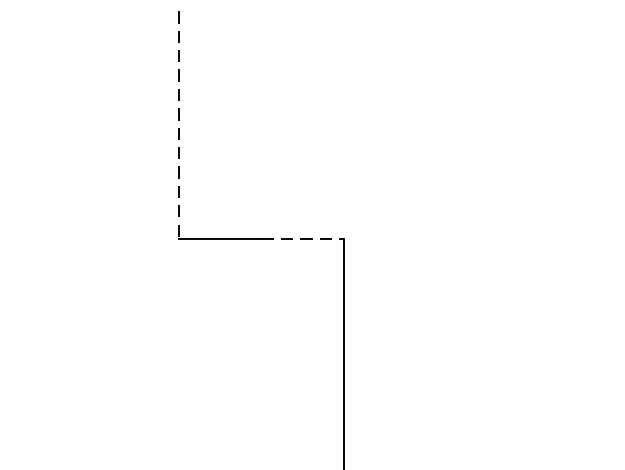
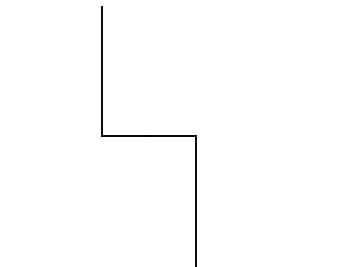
line: (178, 125) -> (101, 71), dashed -> solid
line: (303, 238) -> (172, 135), dashed -> solid

